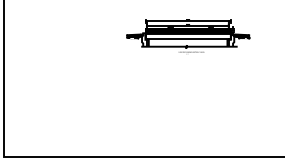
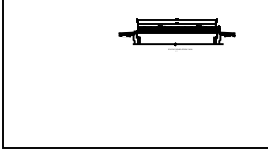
line: (187, 39) -> (176, 37), removed

